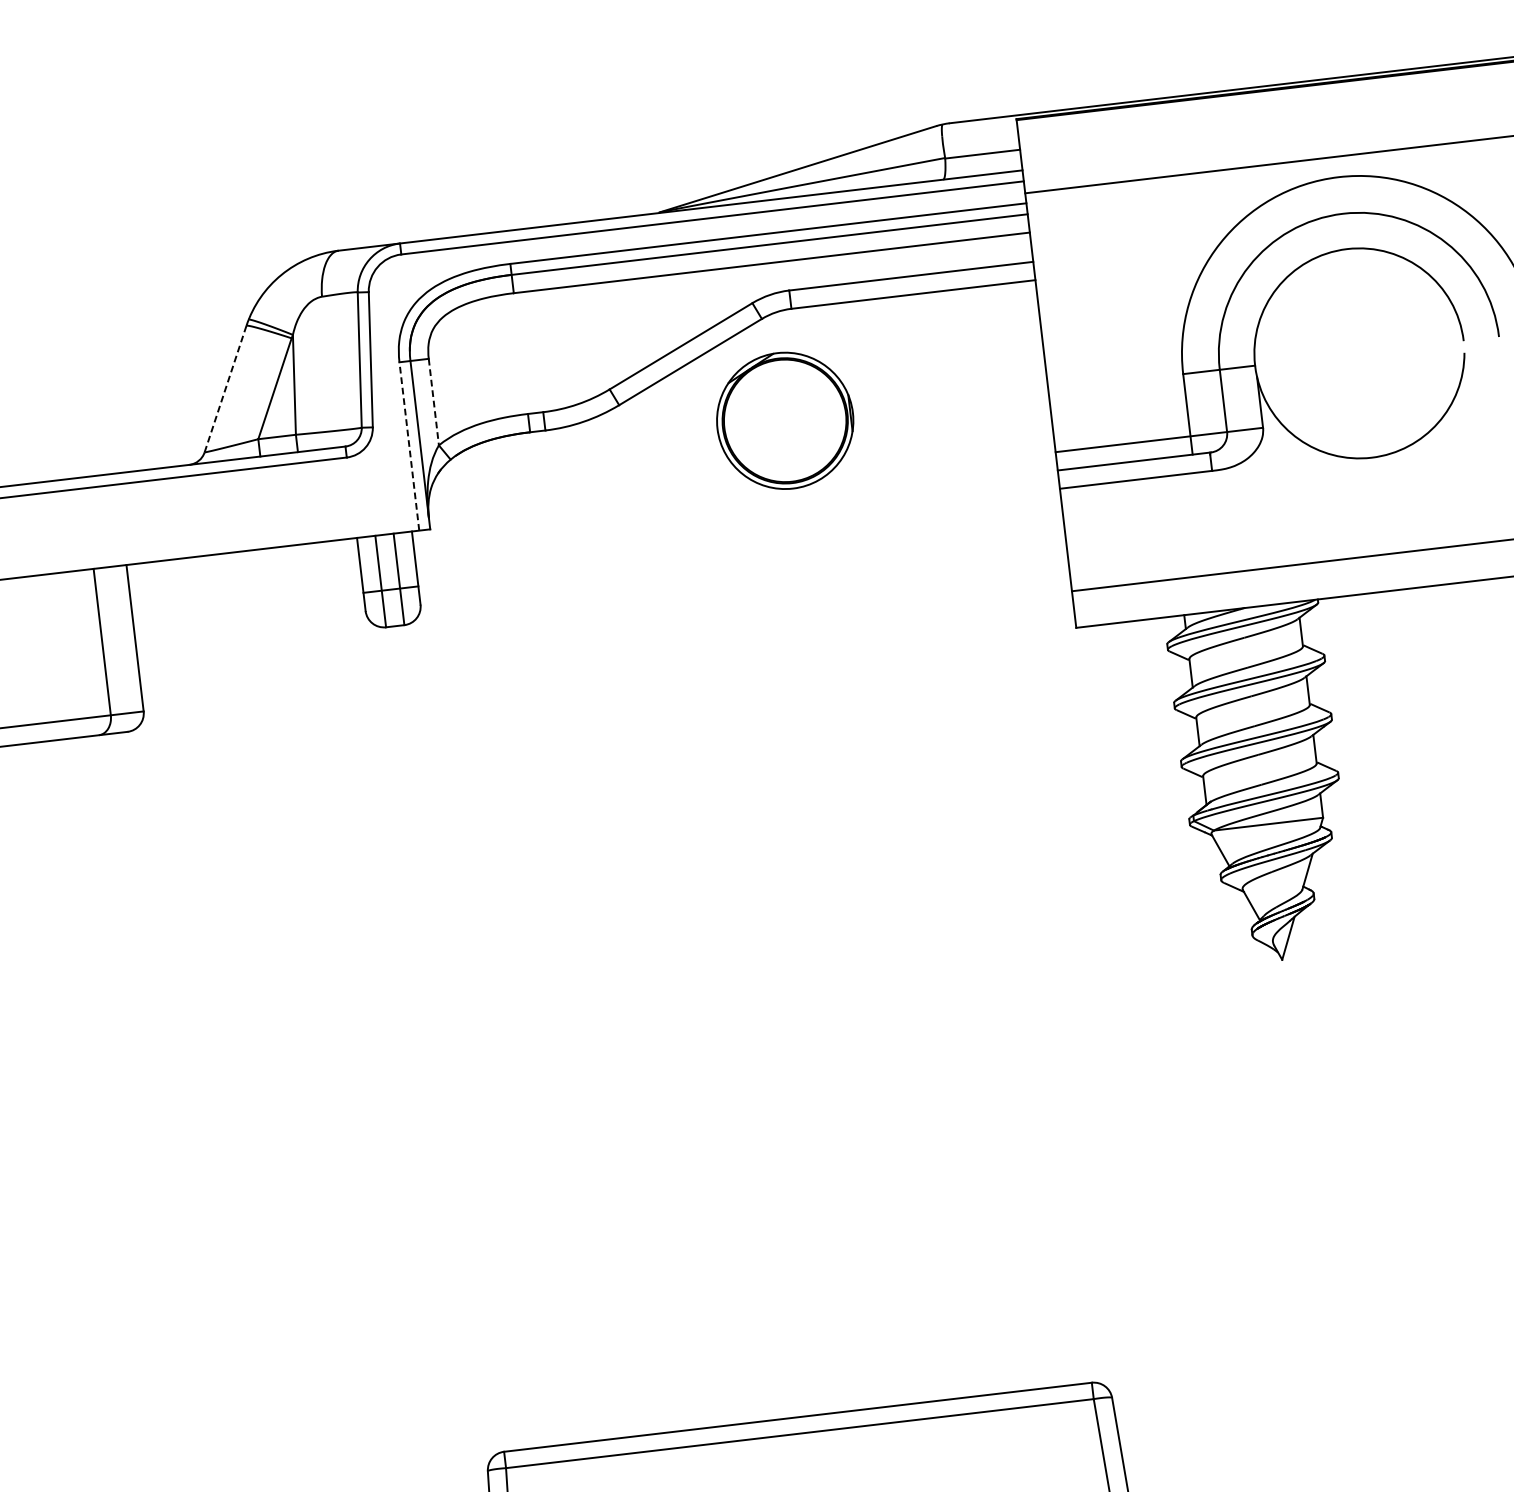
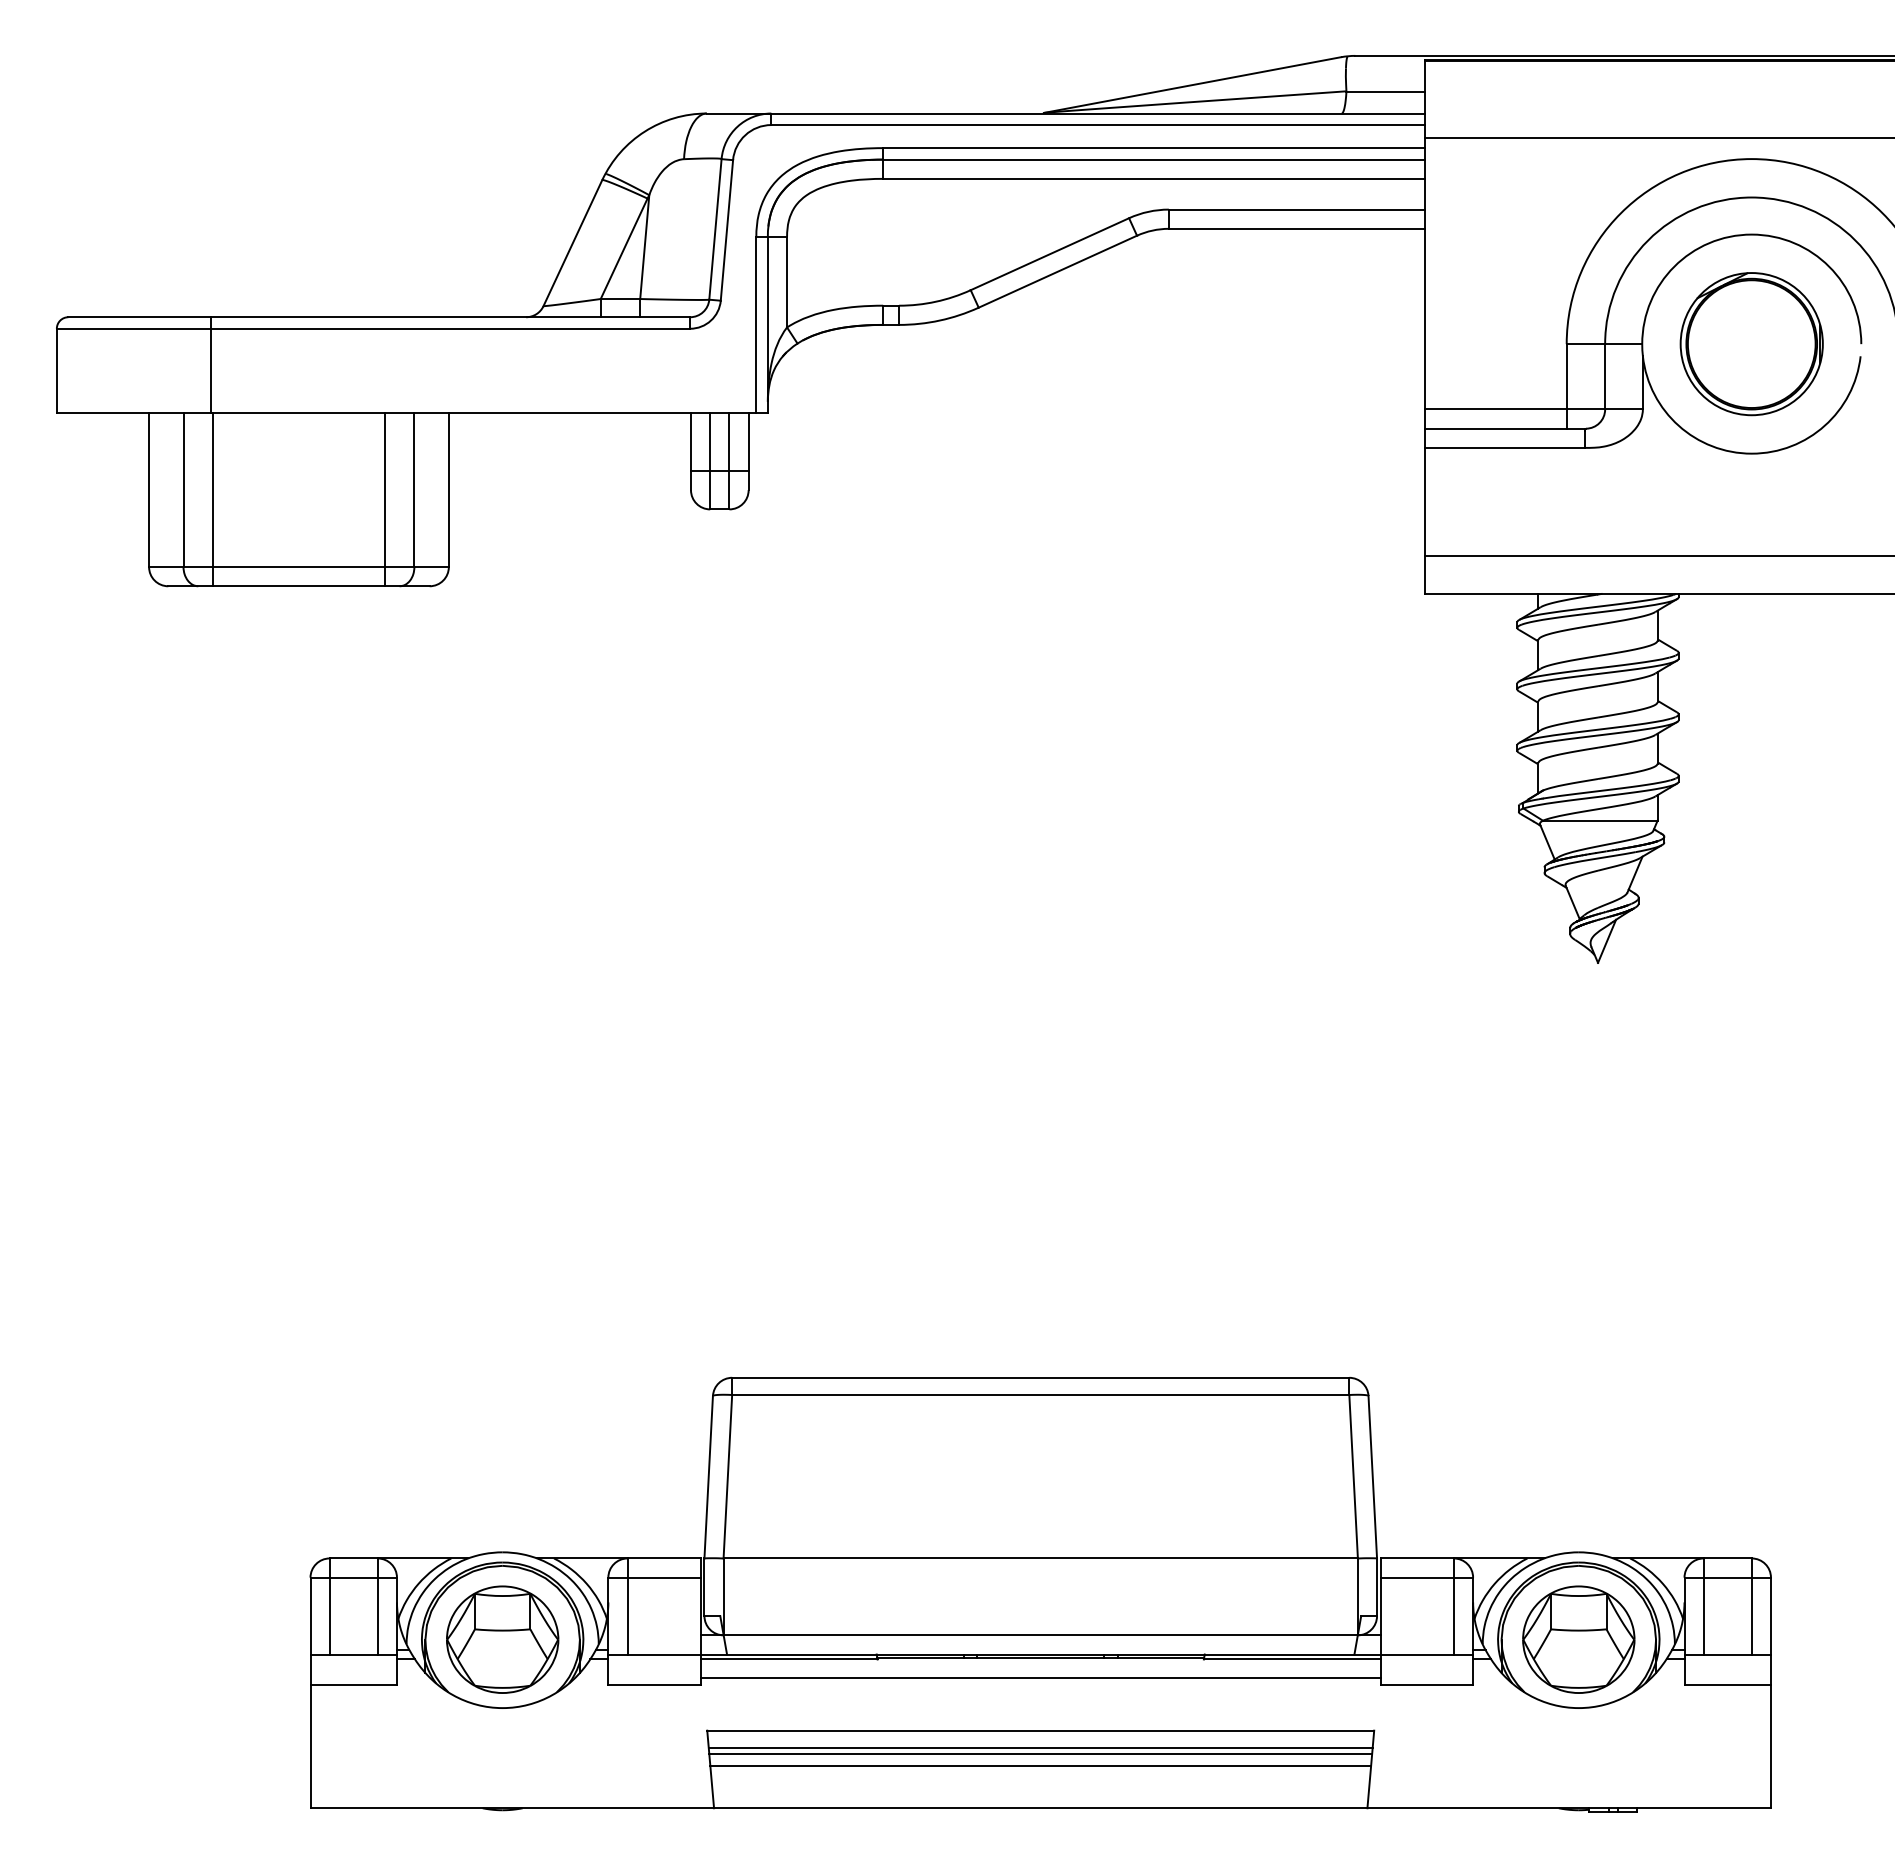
line: (225, 389) -> (572, 243), dashed -> solid
line: (434, 402) -> (787, 282), dashed -> solid
part: (785, 421) -> (1751, 344), moved
line: (409, 446) -> (756, 324), dashed -> solid
line: (74, 654) -> (384, 499), added

